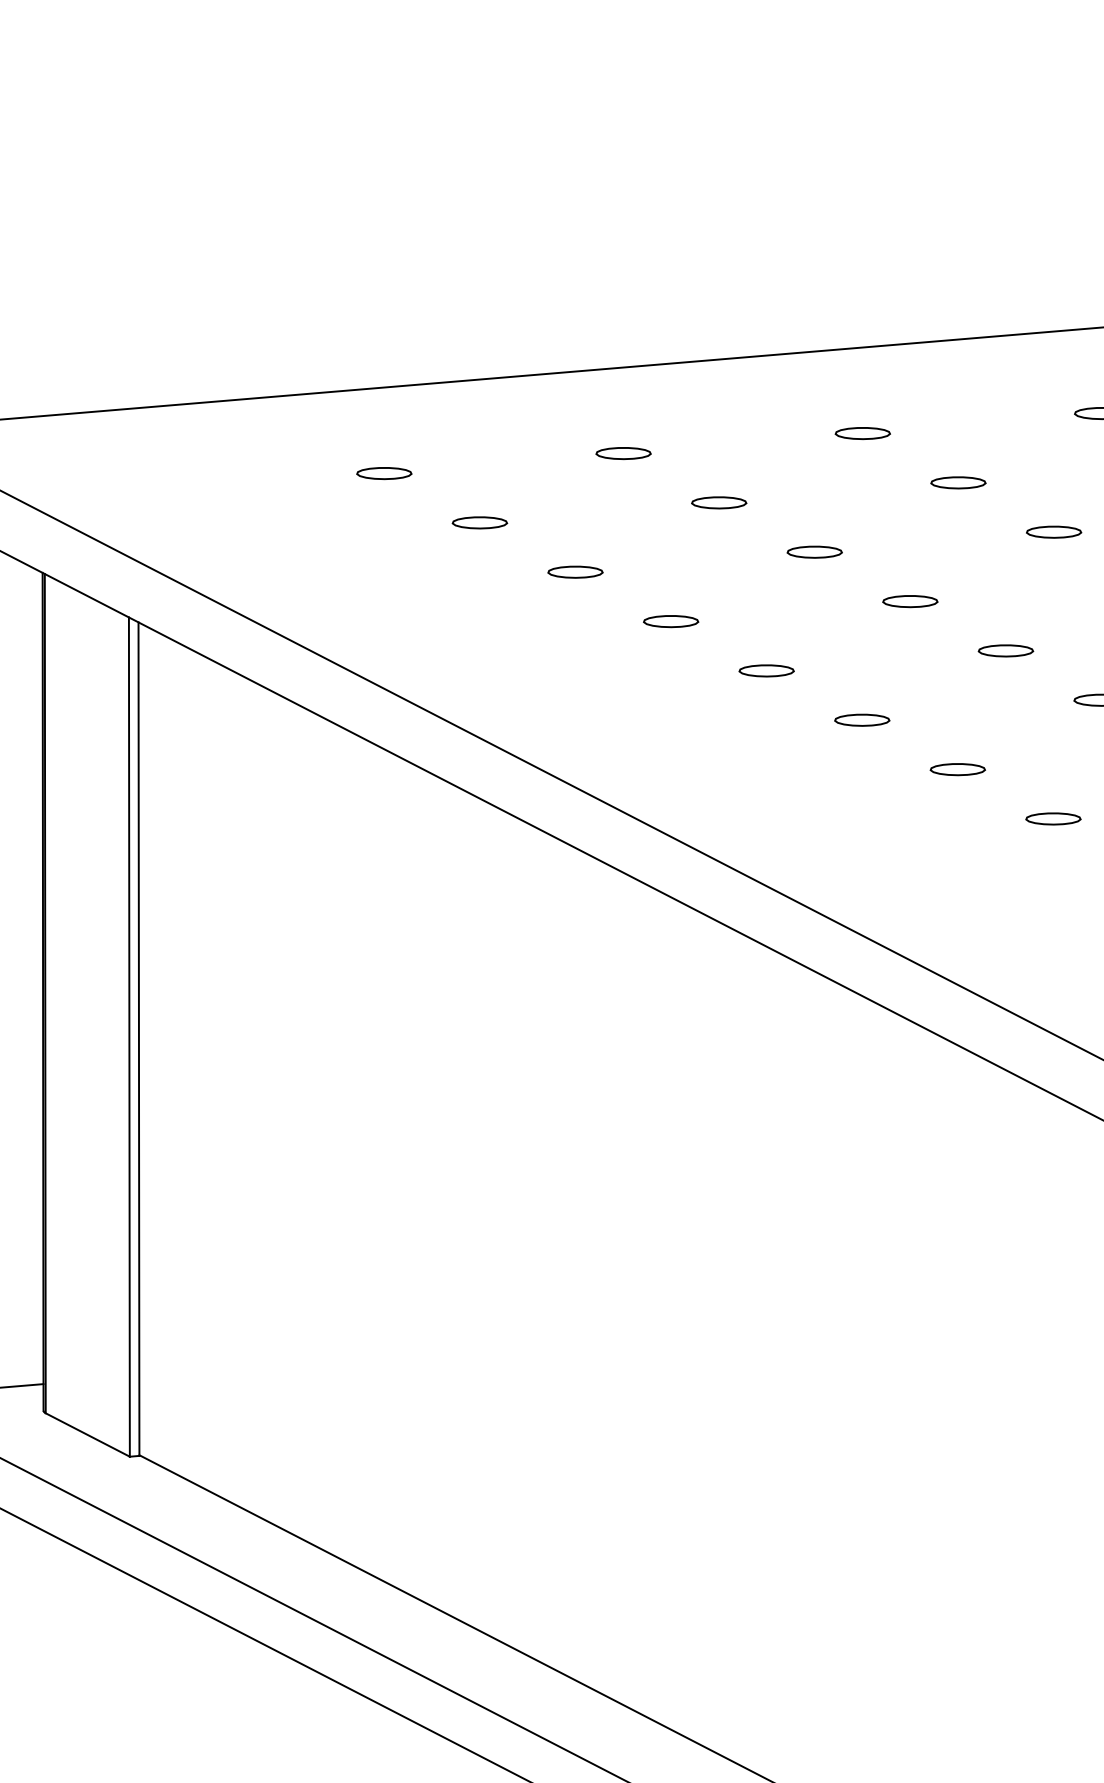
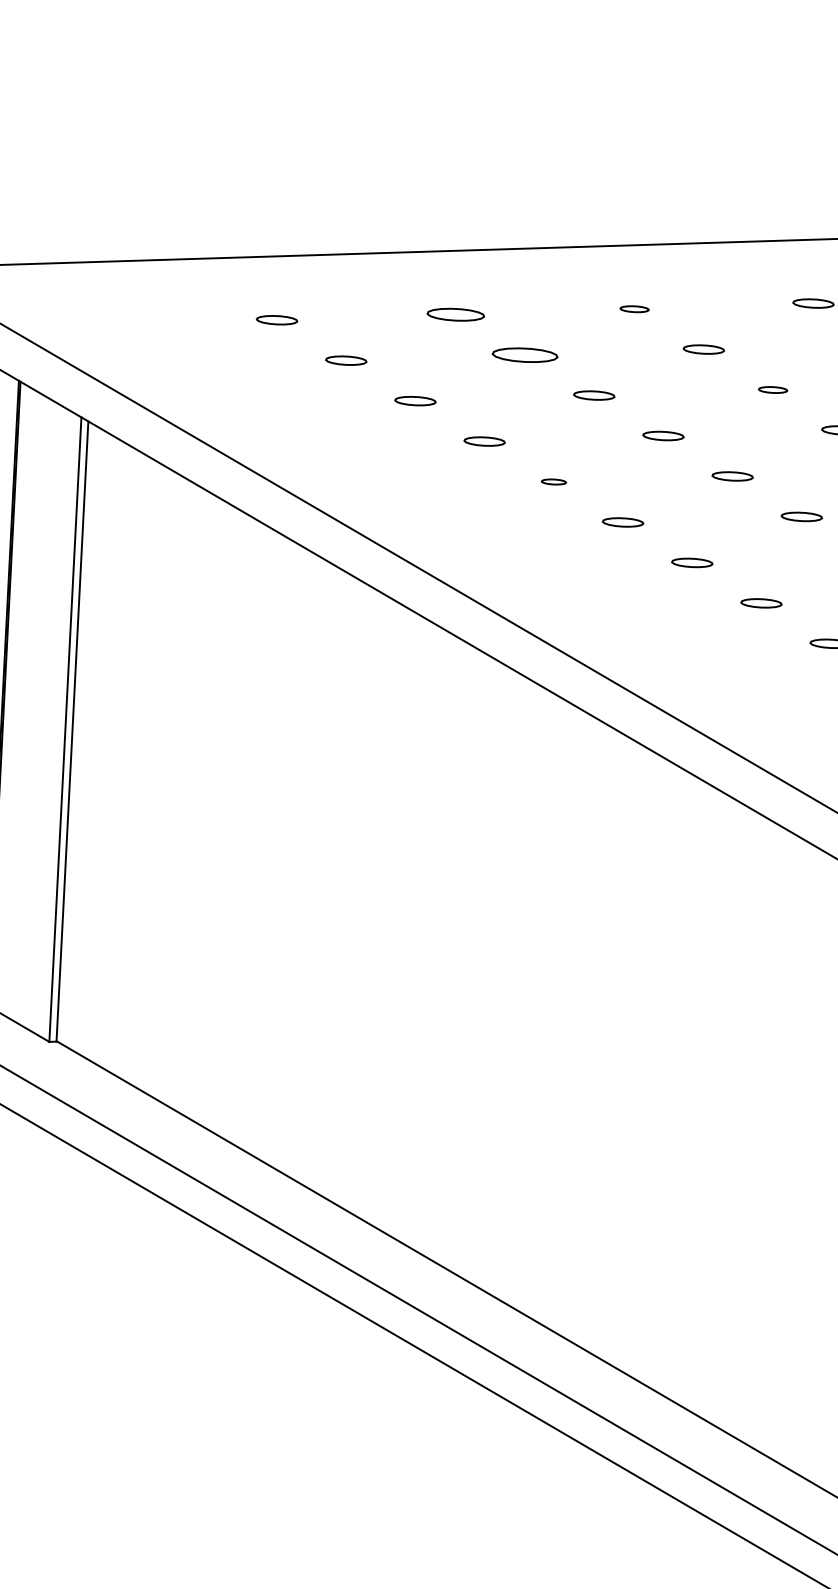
part: (862, 434) -> (634, 309), size x0.7
part: (623, 453) -> (455, 314), size x1.4
part: (718, 502) -> (524, 354), size x1.6
part: (1053, 531) -> (772, 389), size x0.7
part: (766, 670) -> (553, 481), size x0.6

